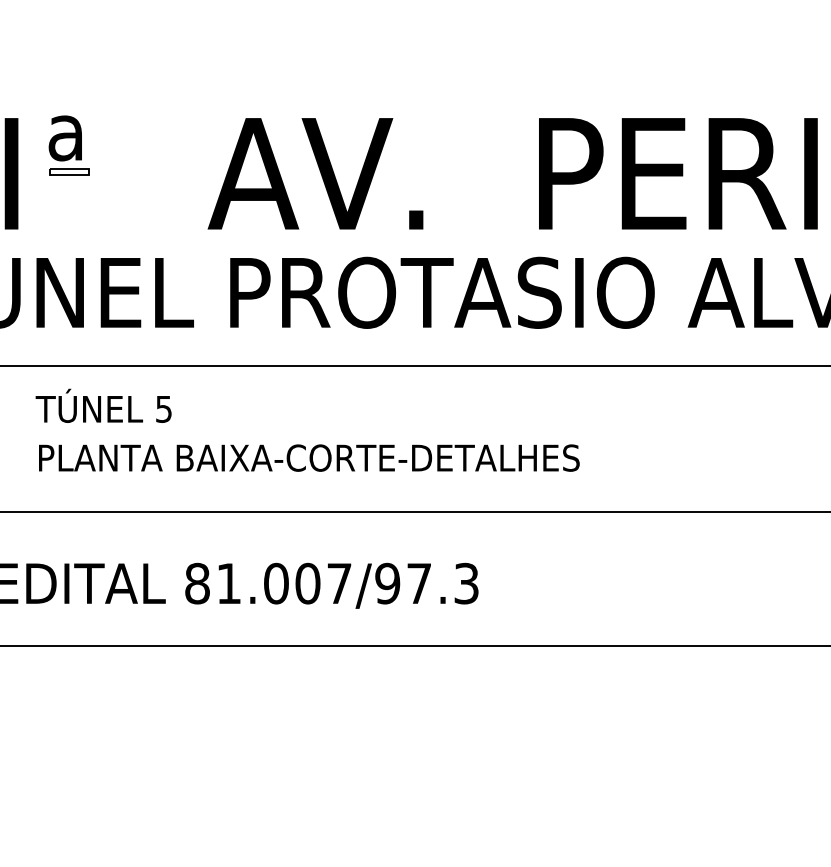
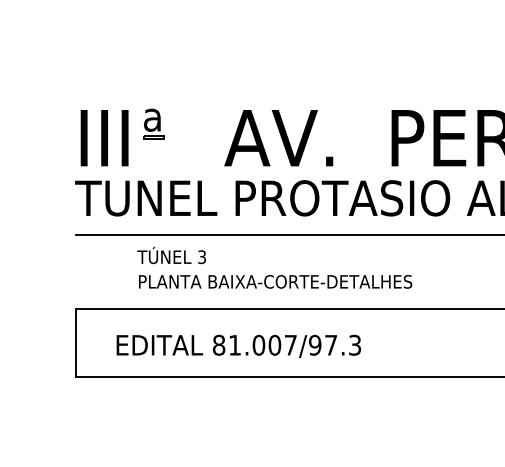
text: (164, 407) -> (202, 256), 5 -> 3

